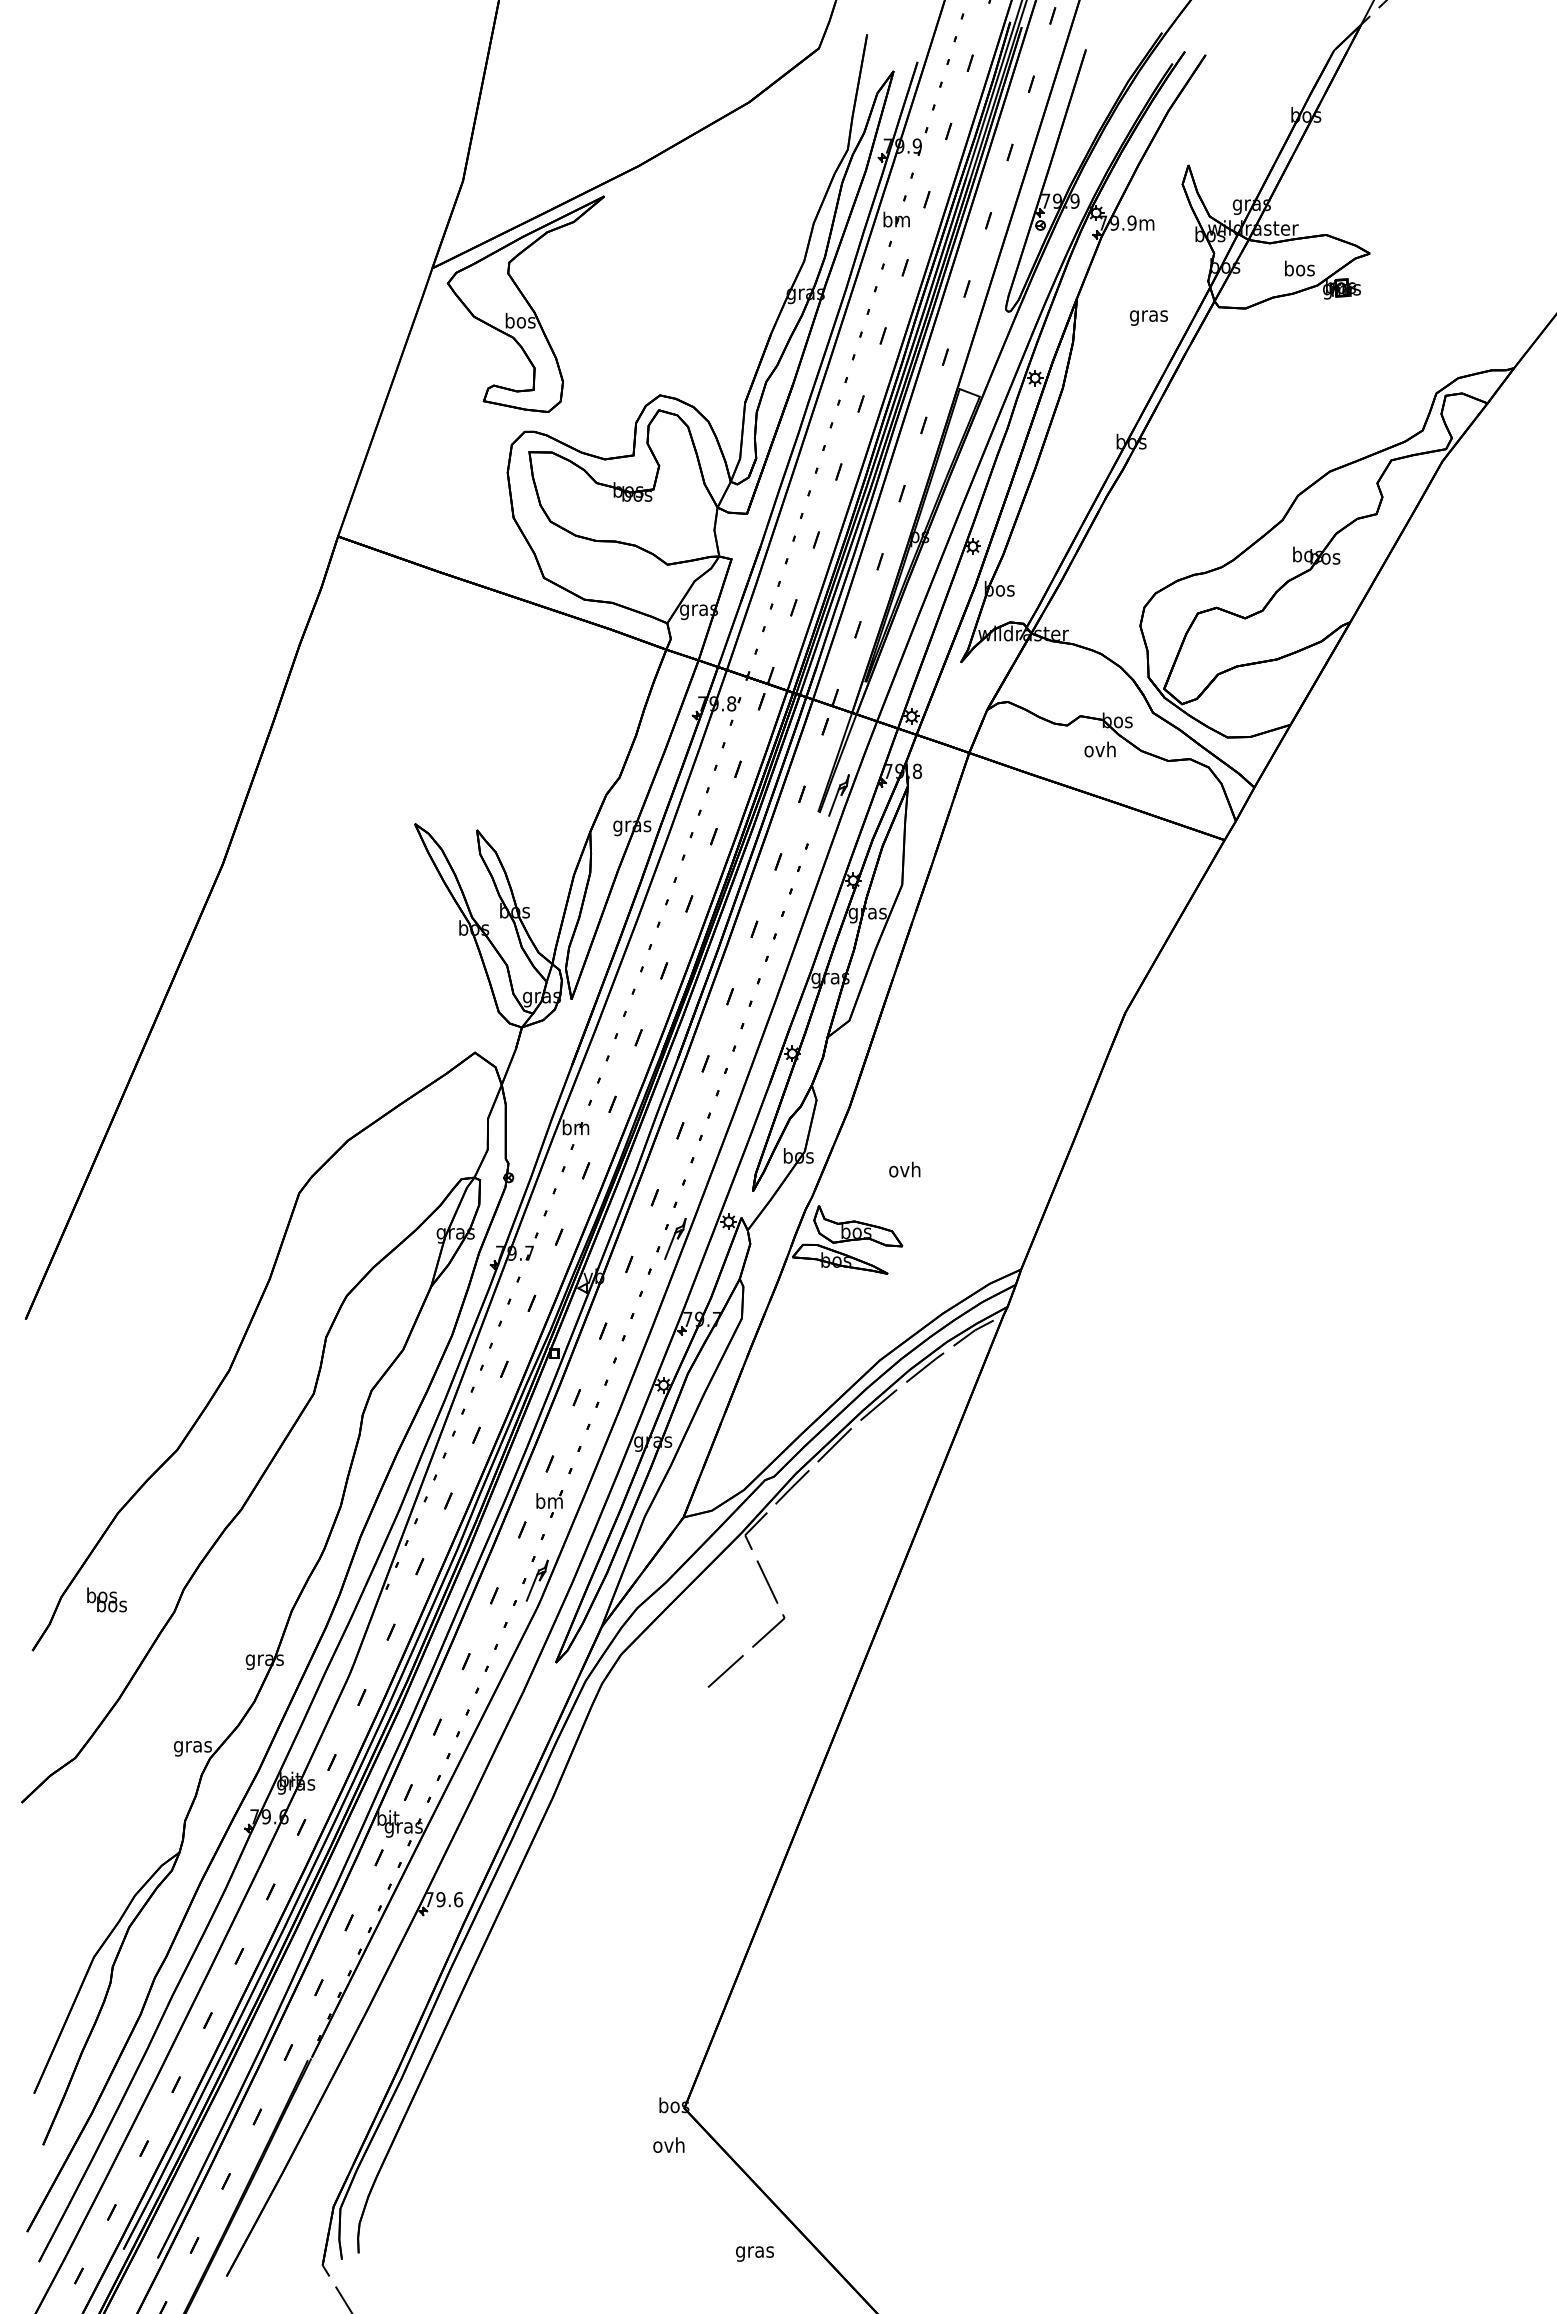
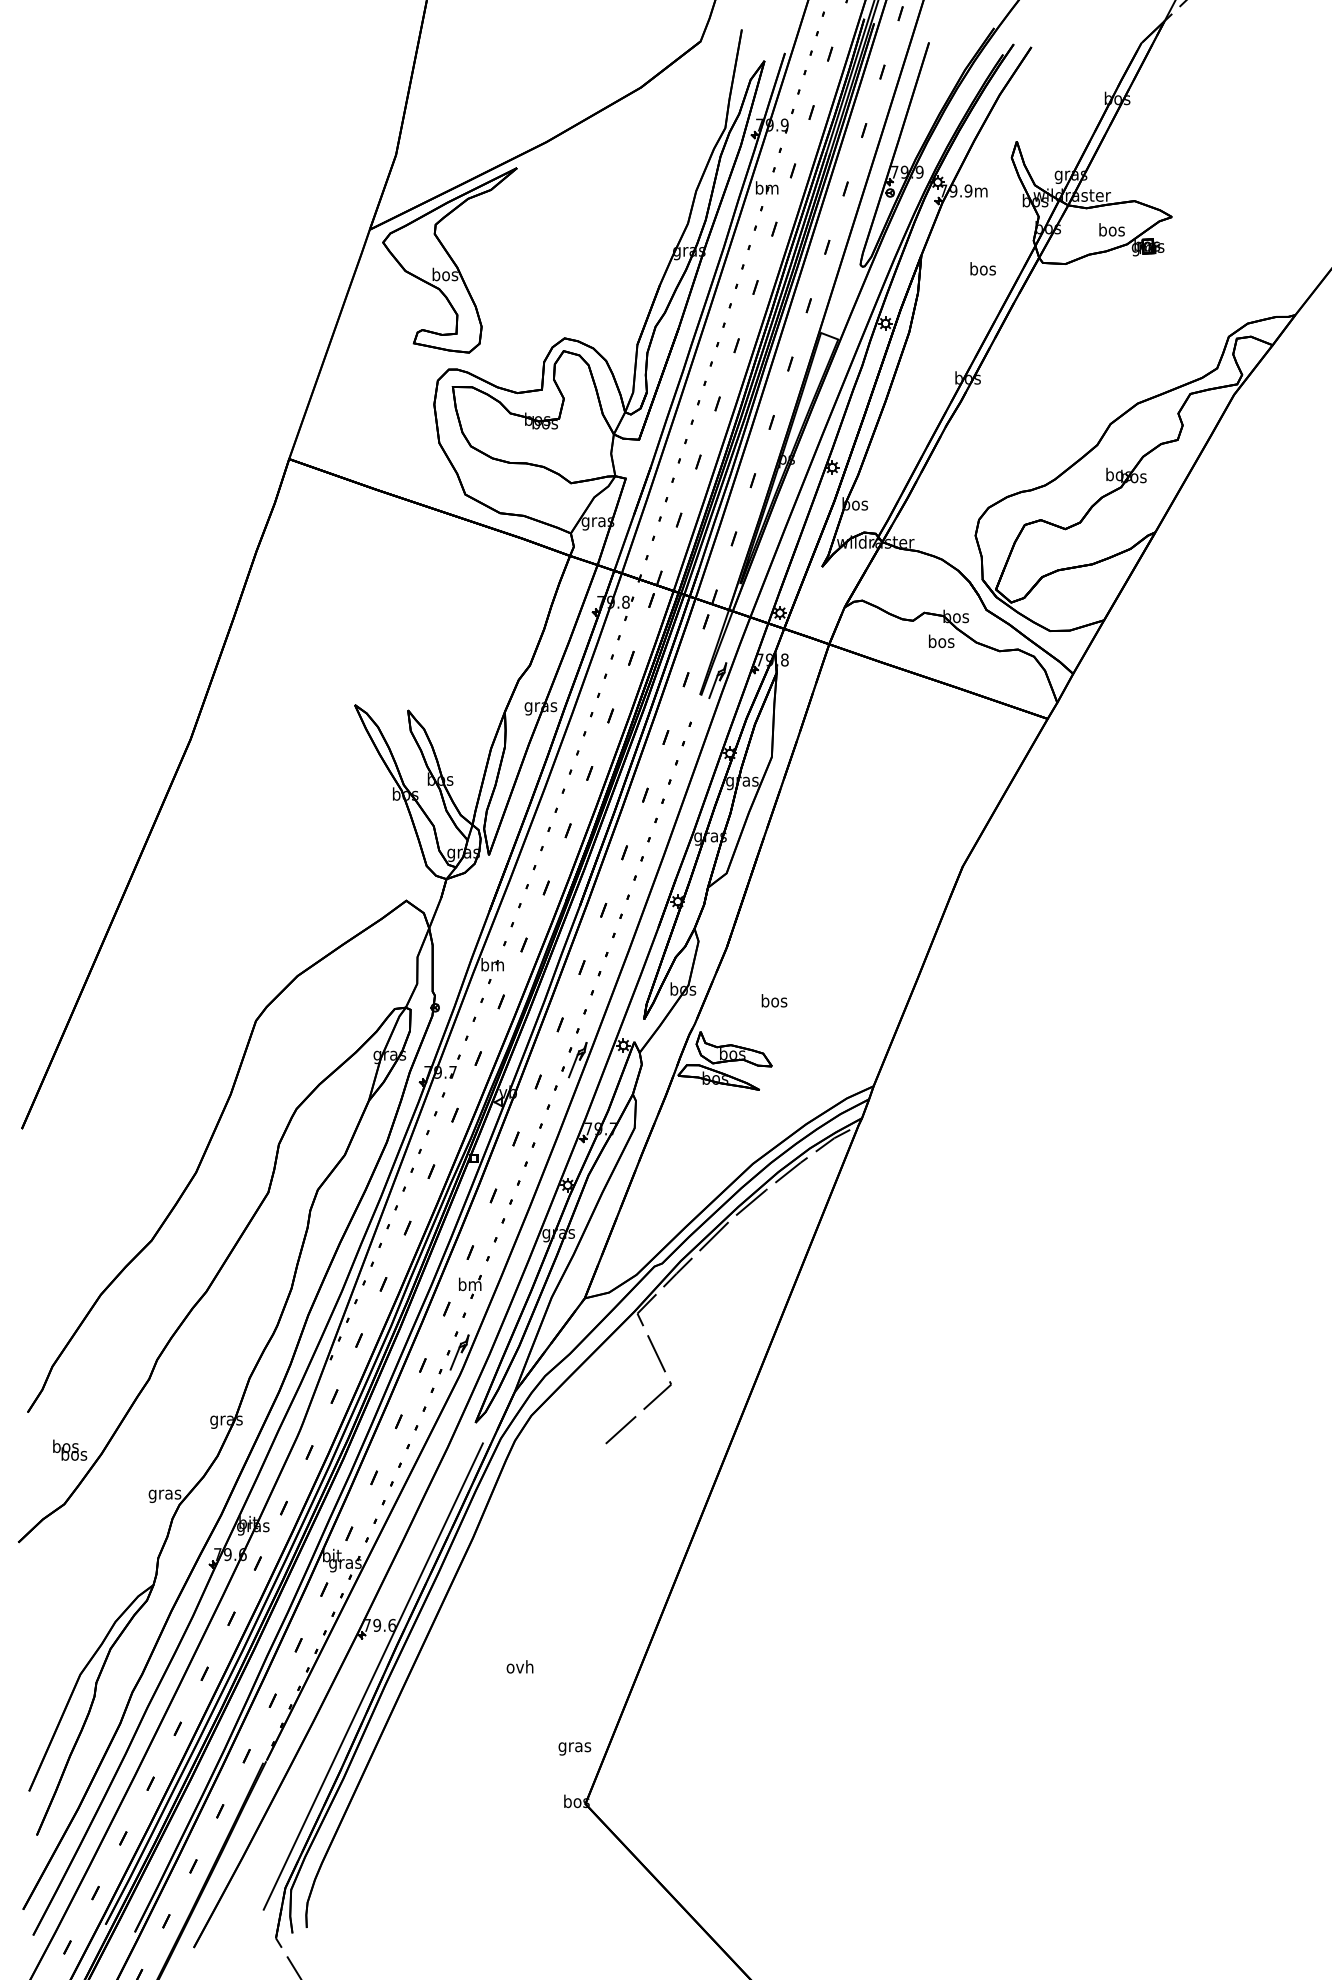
text: (1148, 315) -> (982, 270), gras -> bos
text: (1099, 749) -> (940, 641), ovh -> bos
text: (904, 1169) -> (773, 1000), ovh -> bos
text: (106, 1599) -> (69, 1449), moved
line: (436, 1958) -> (373, 1675), added
text: (668, 2144) -> (519, 1666), moved
text: (754, 2253) -> (574, 1748), moved

